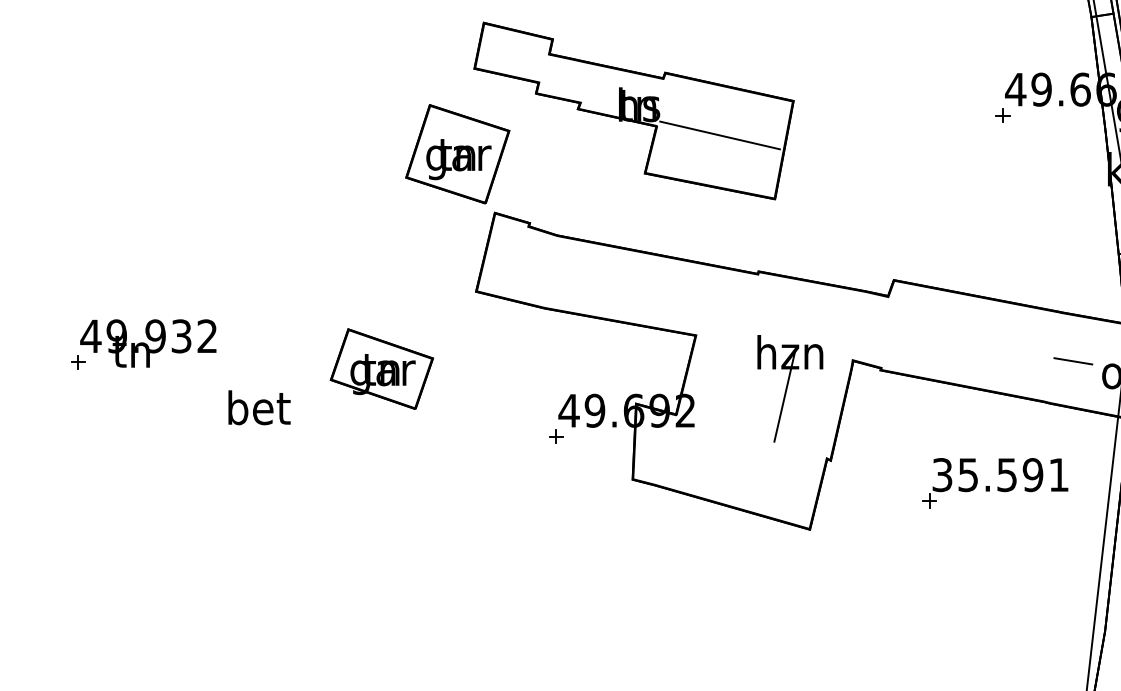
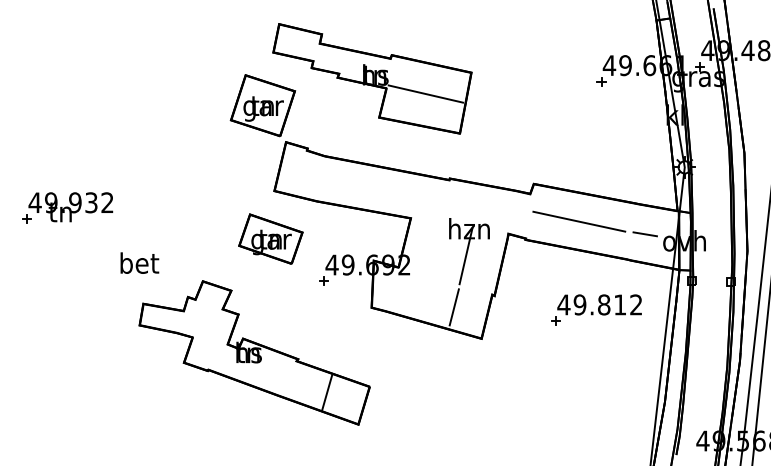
line: (967, 340) -> (579, 221), added
part: (142, 343) -> (67, 207), moved
part: (381, 368) -> (270, 238), moved
text: (999, 474) -> (599, 304), 35.591 -> 49.812
line: (764, 479) -> (453, 307), added
part: (444, 551) -> (254, 352), added

